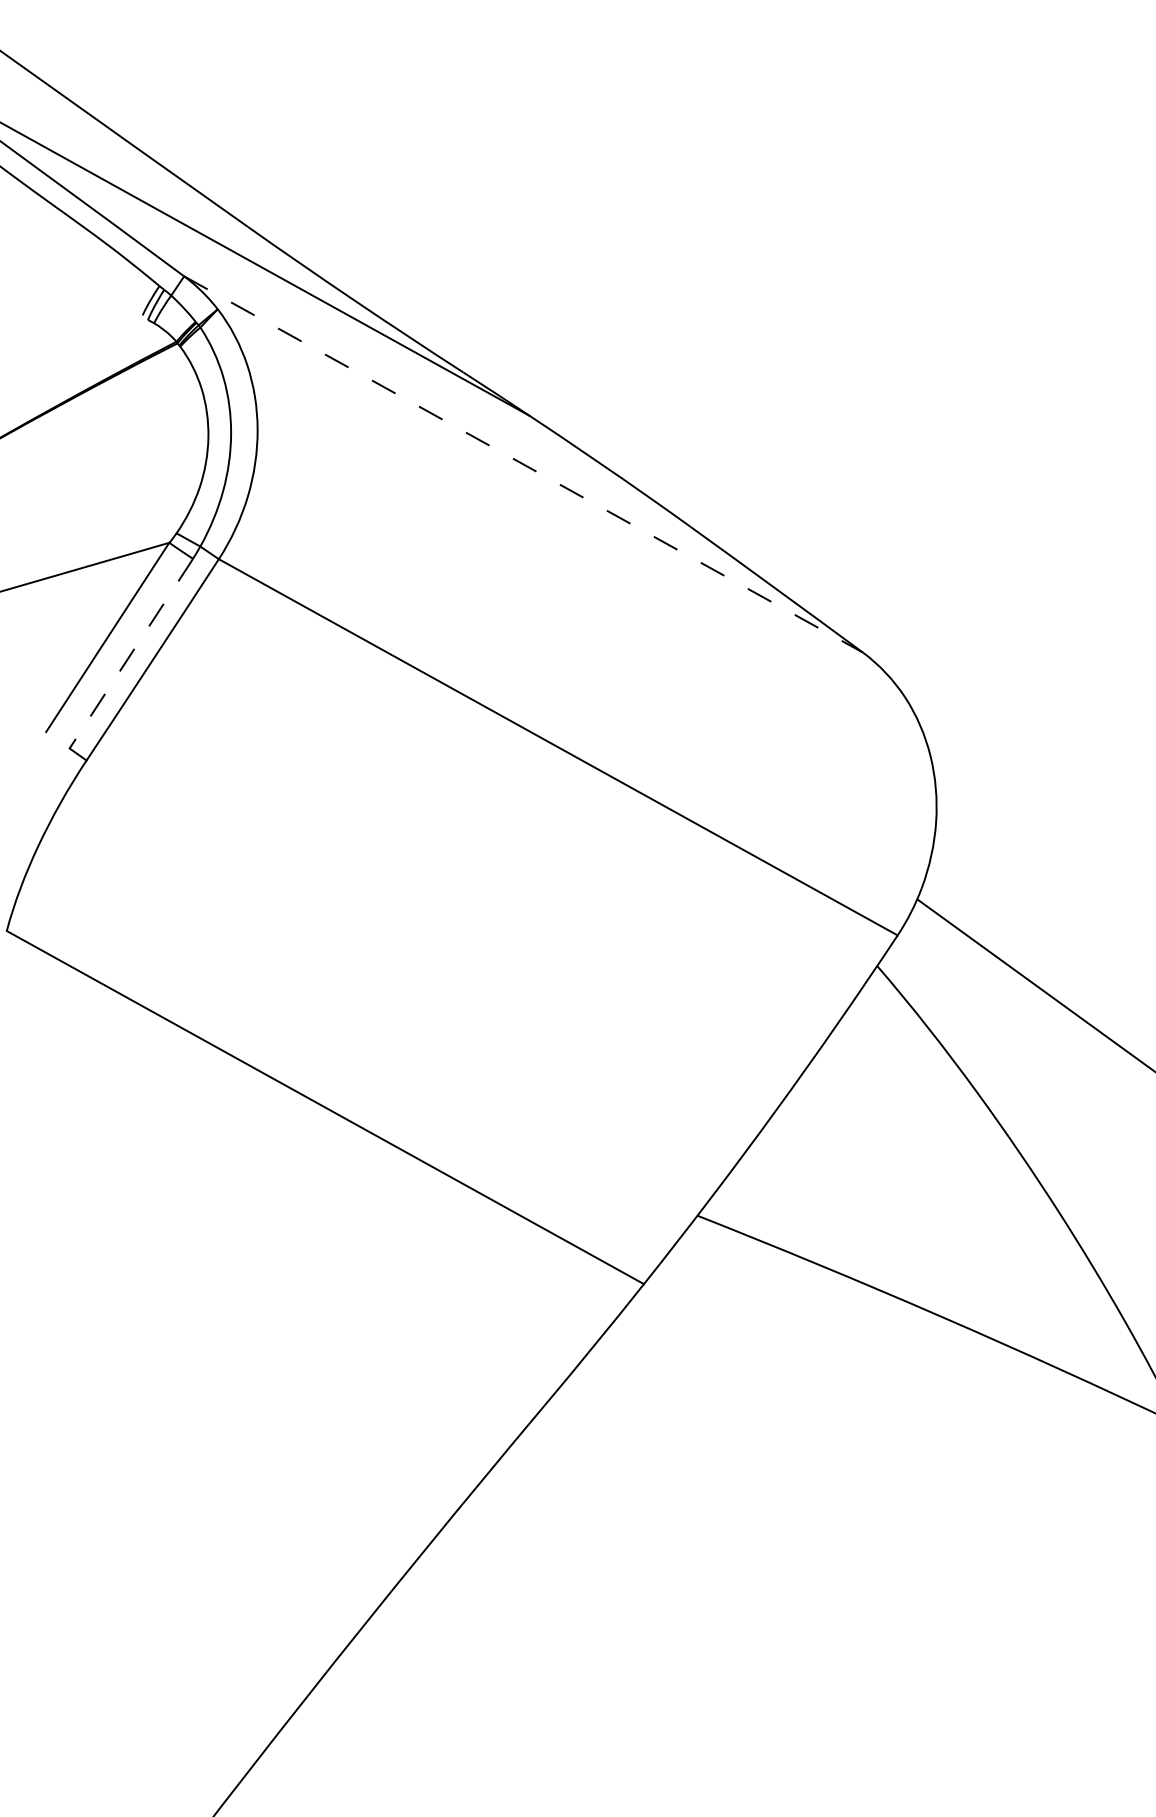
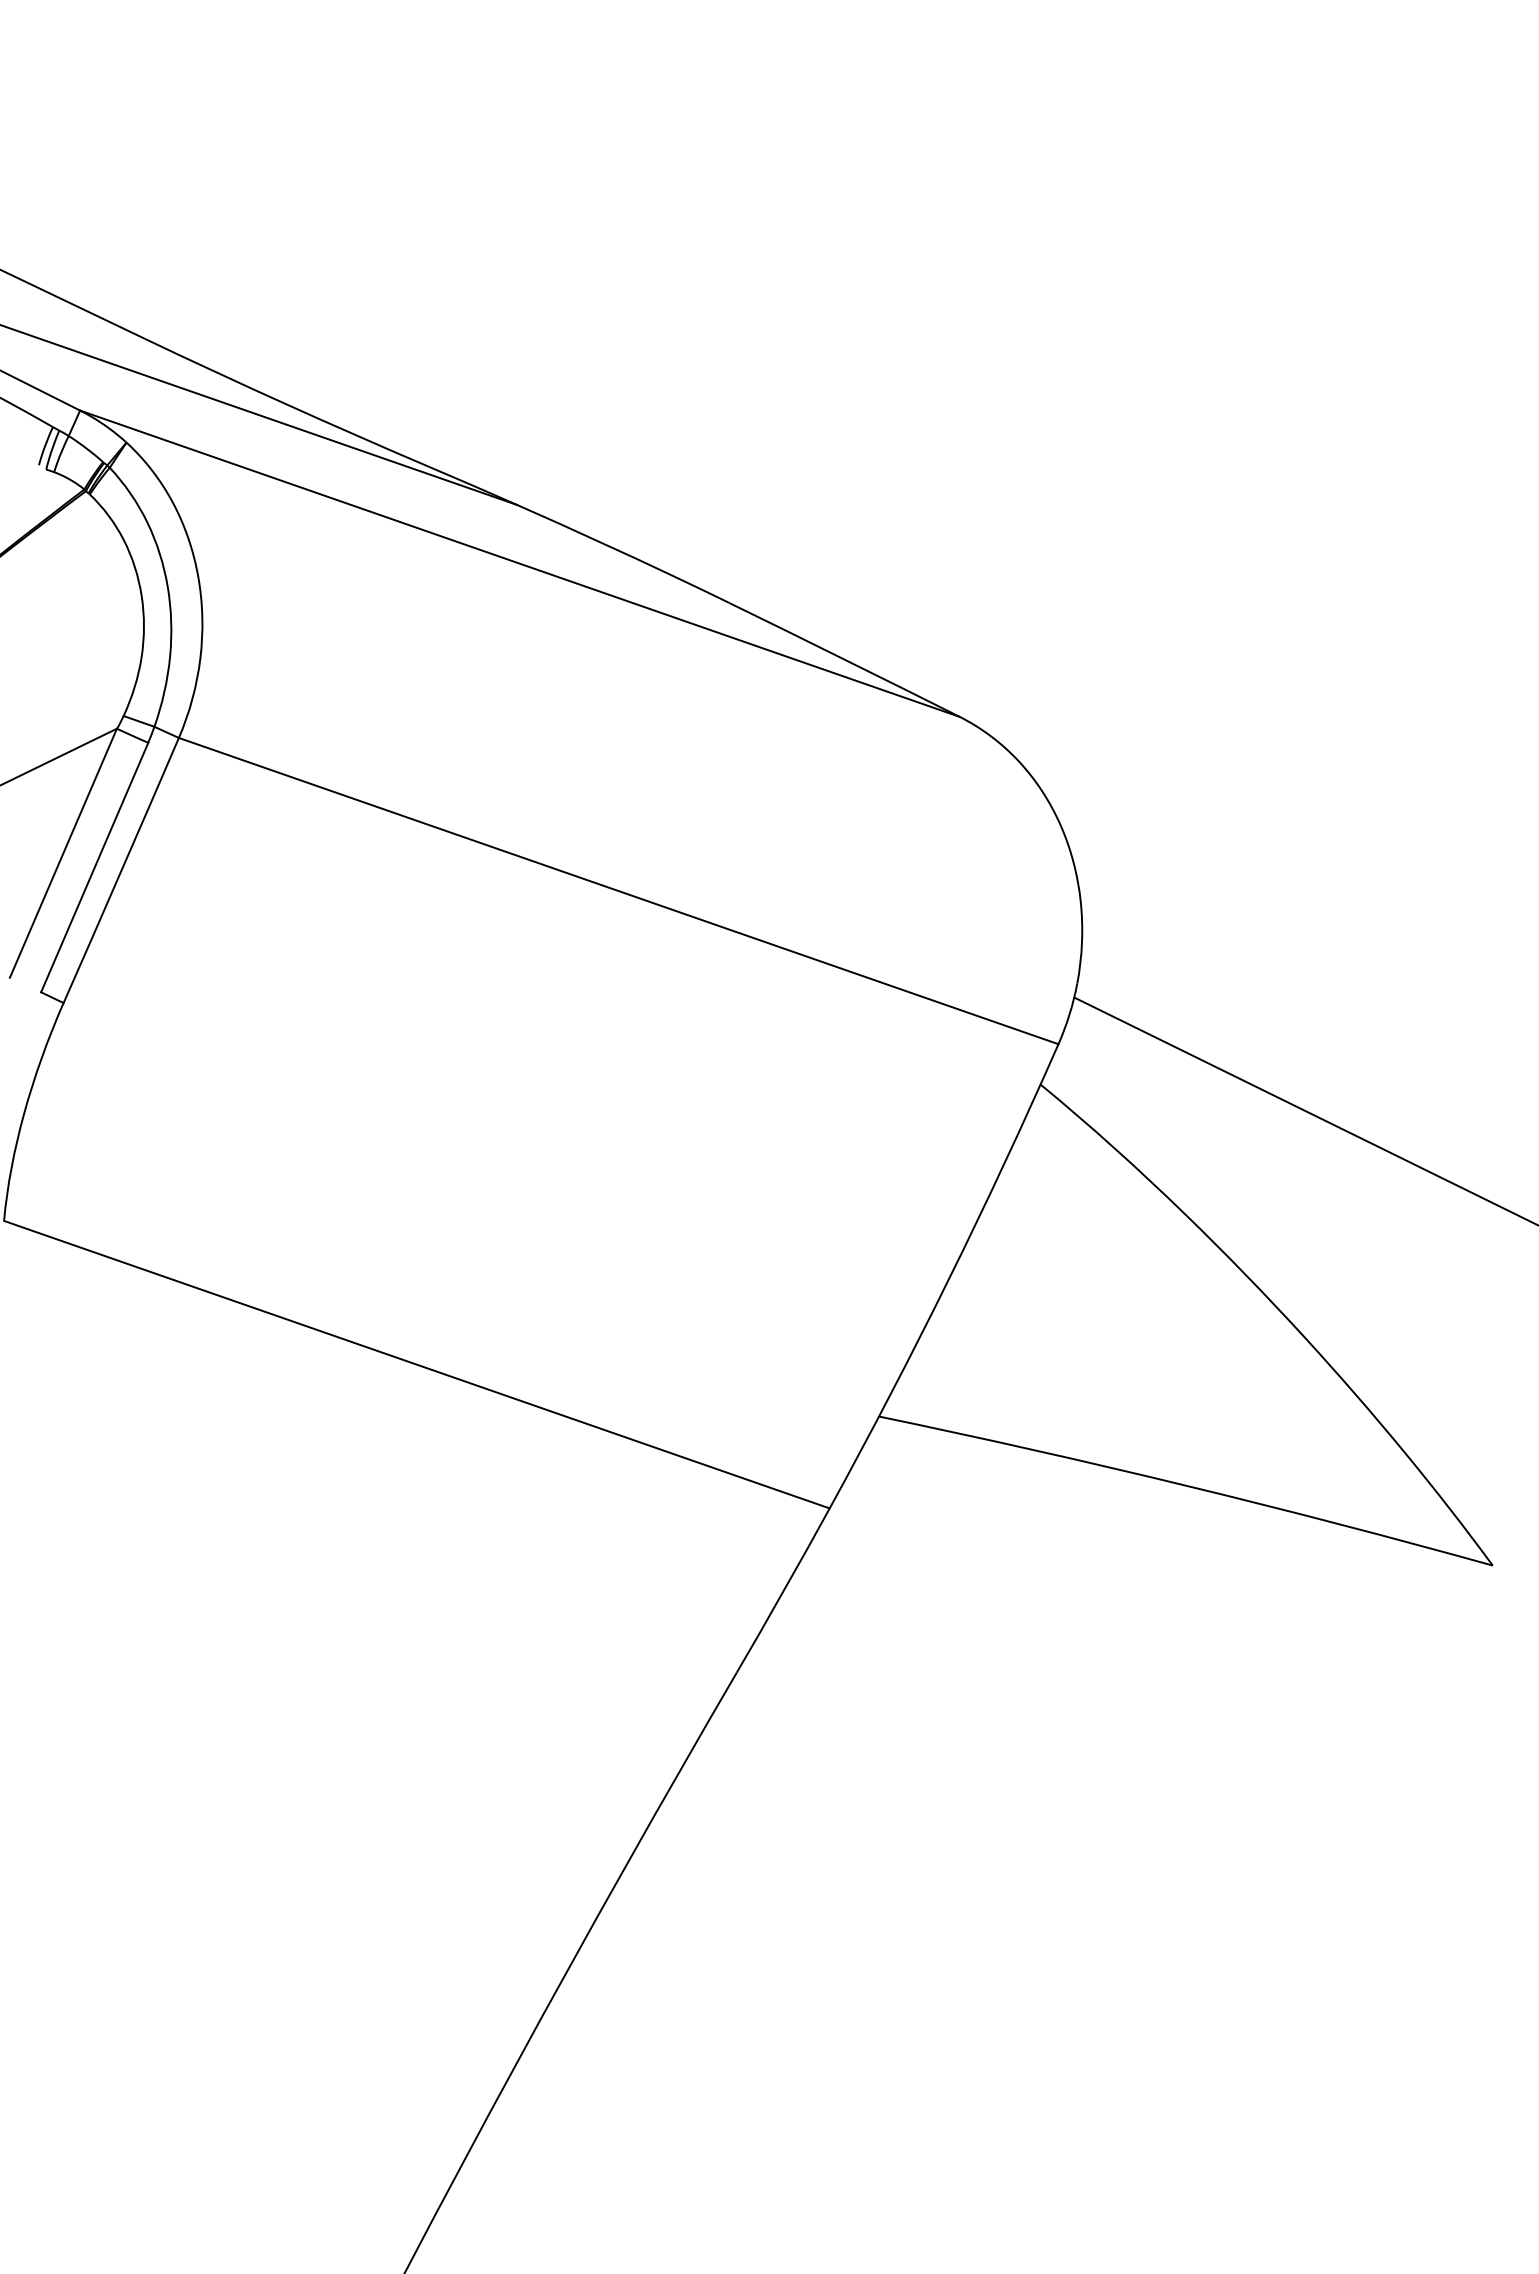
line: (523, 464) -> (519, 563), dashed -> solid
line: (131, 653) -> (94, 867), dashed -> solid

